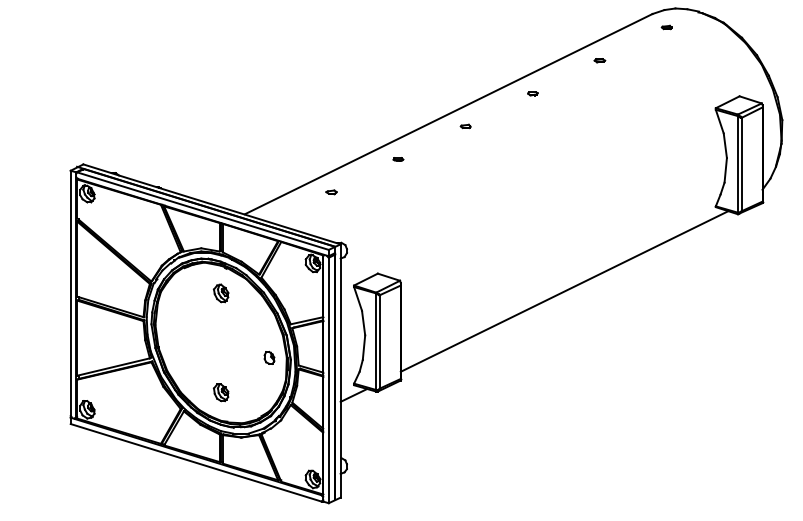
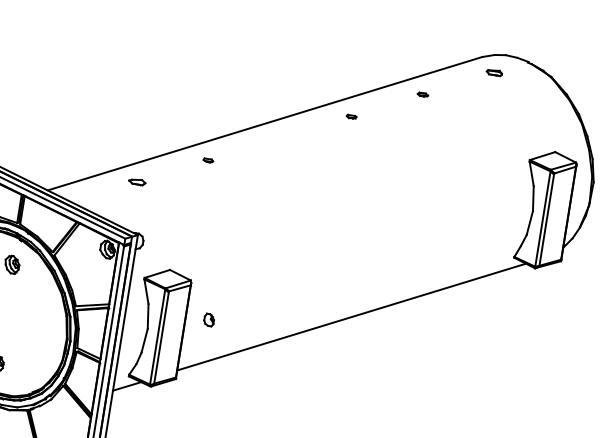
part: (666, 27) -> (493, 72), size x1.6
part: (465, 126) -> (279, 138), removed
part: (331, 192) -> (137, 182), size x1.6
part: (269, 357) -> (209, 319), moved

